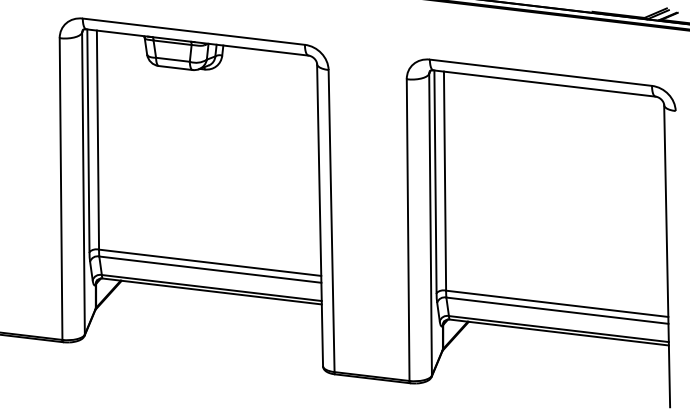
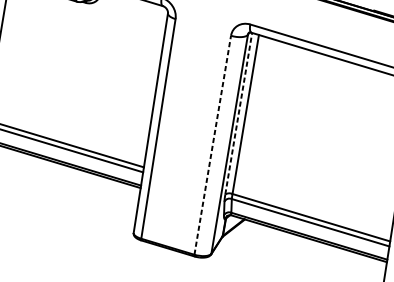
line: (435, 181) -> (238, 113), solid -> dashed
line: (408, 230) -> (212, 145), solid -> dashed

